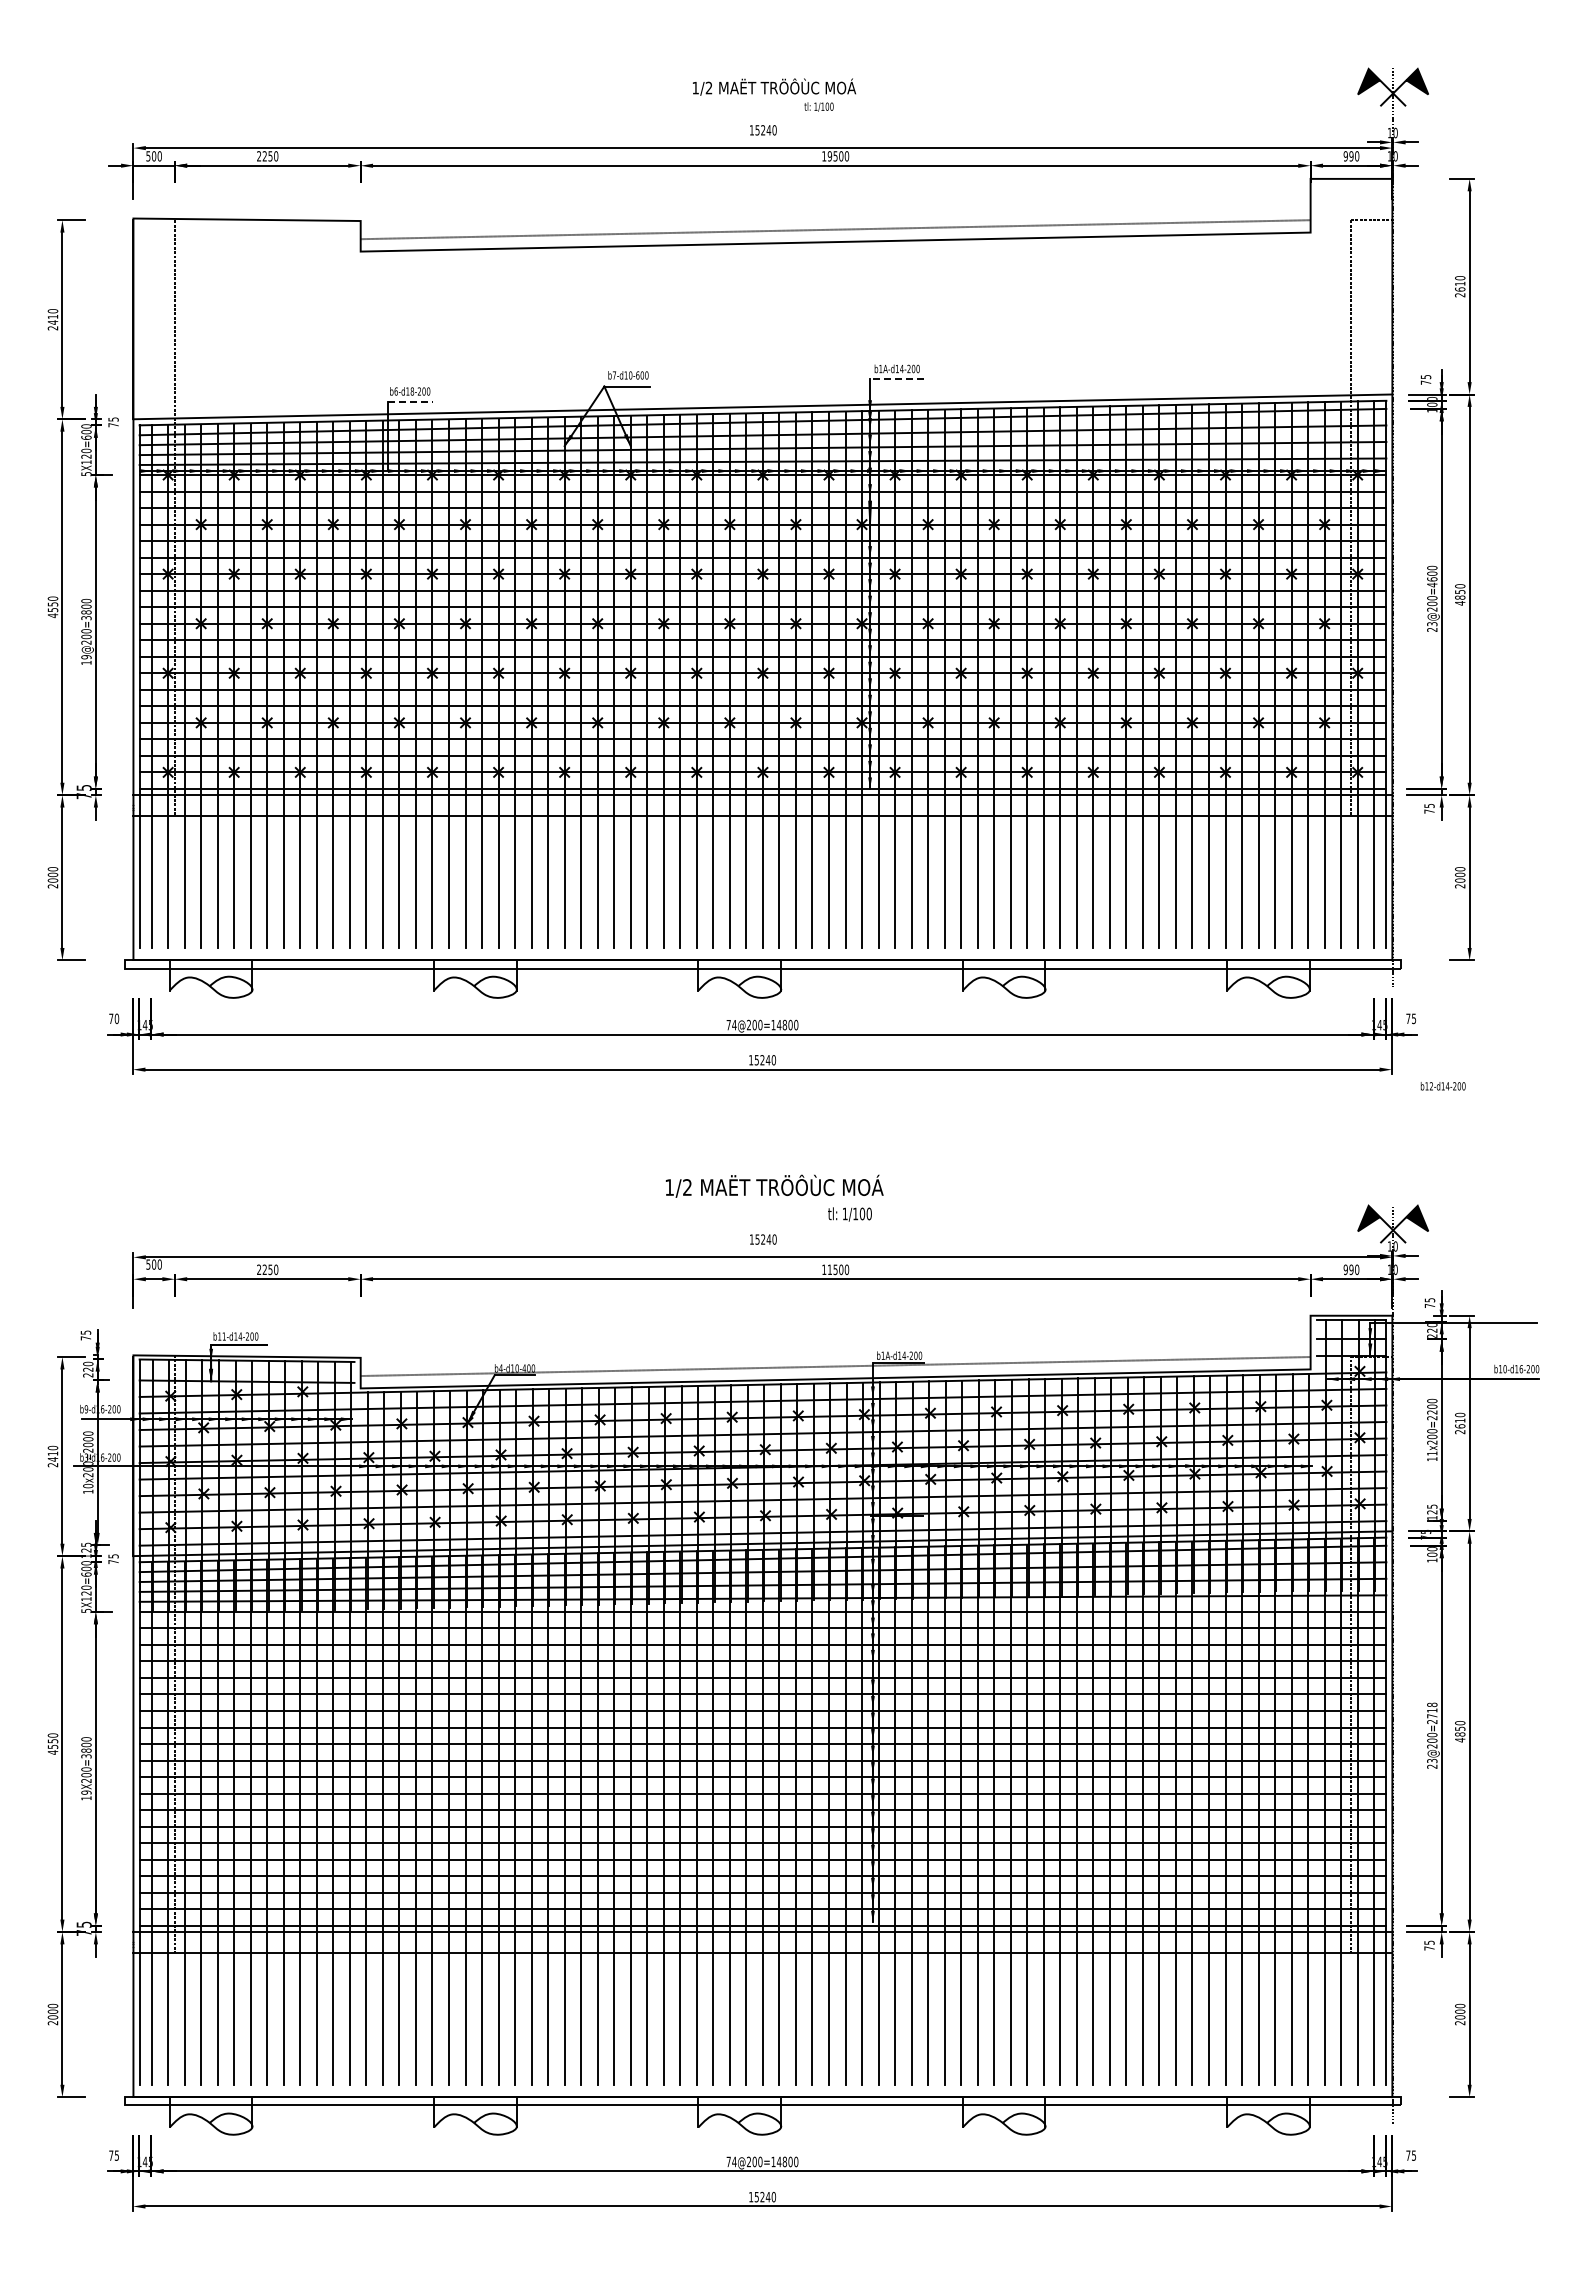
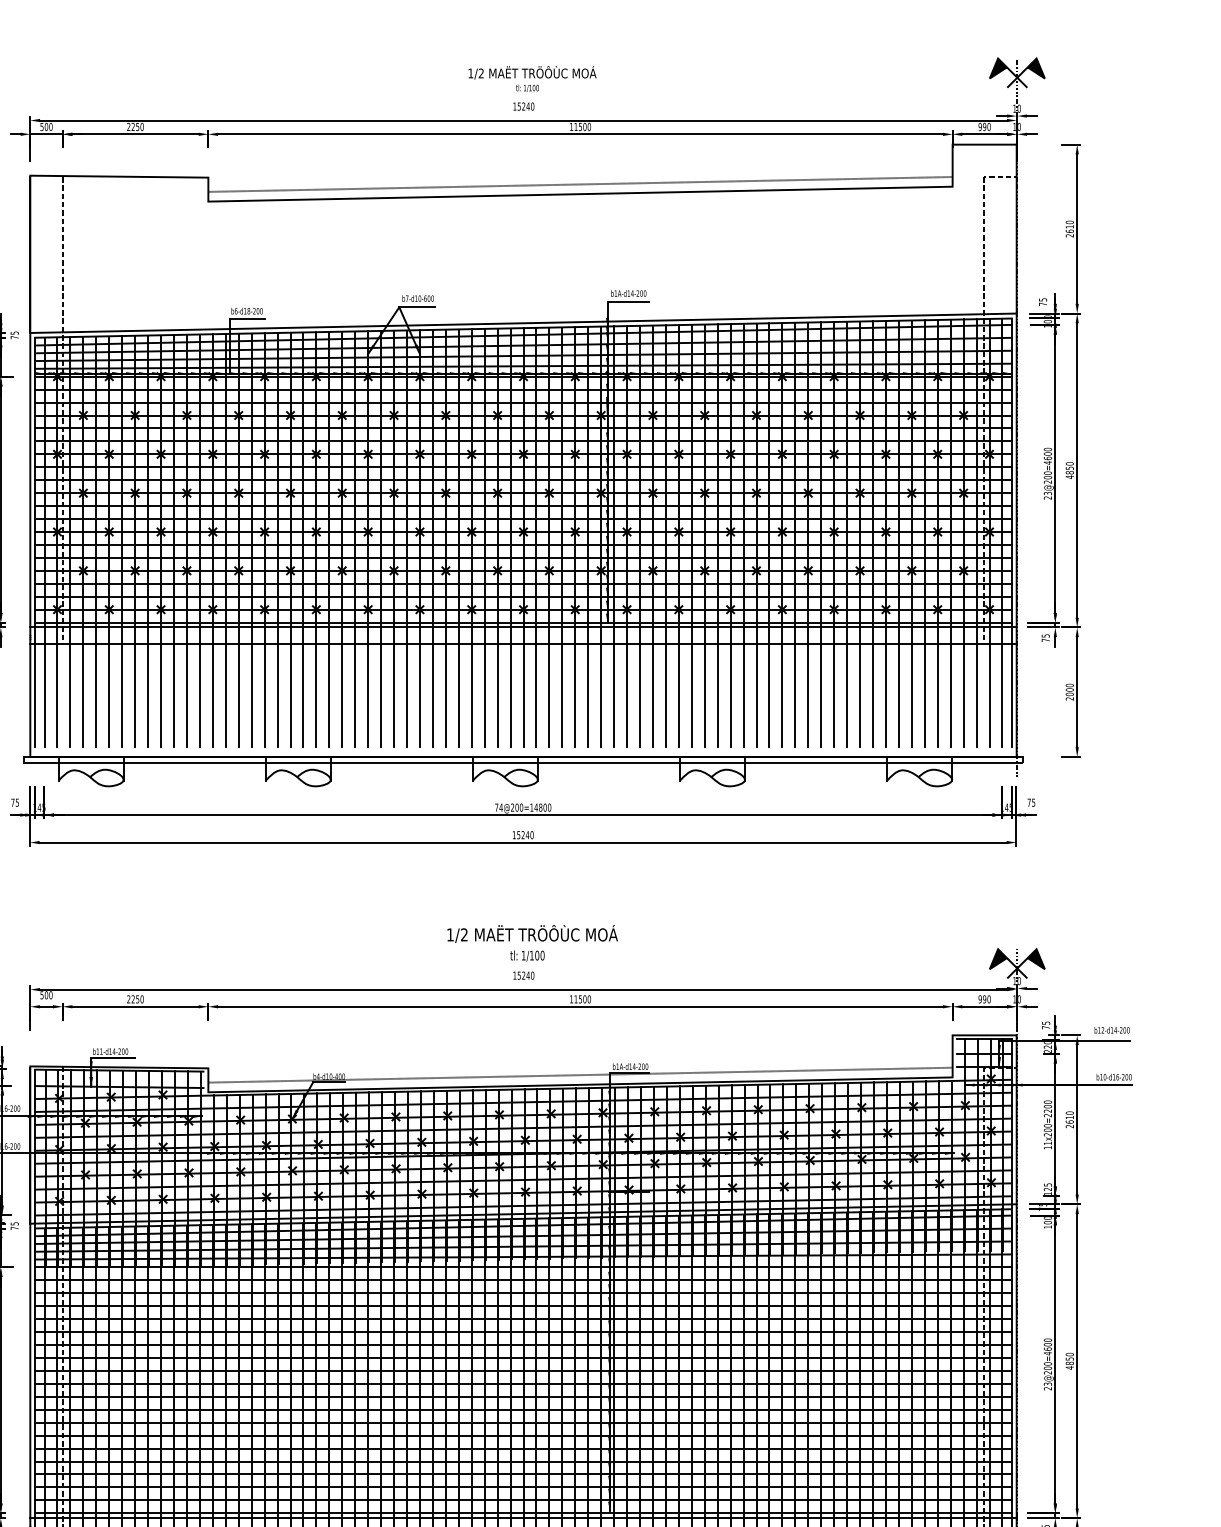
text: (818, 106) -> (527, 87), moved
text: (829, 156) -> (575, 127), 19500 -> 11500
line: (896, 379) -> (628, 301), dashed -> solid
line: (410, 401) -> (247, 319), dashed -> solid
text: (116, 1018) -> (17, 802), 70 -> 75
text: (1442, 1086) -> (1111, 1030), moved
text: (849, 1214) -> (527, 956), moved
text: (1432, 1713) -> (1048, 1347), 23@200=2718 -> 23@200=4600

